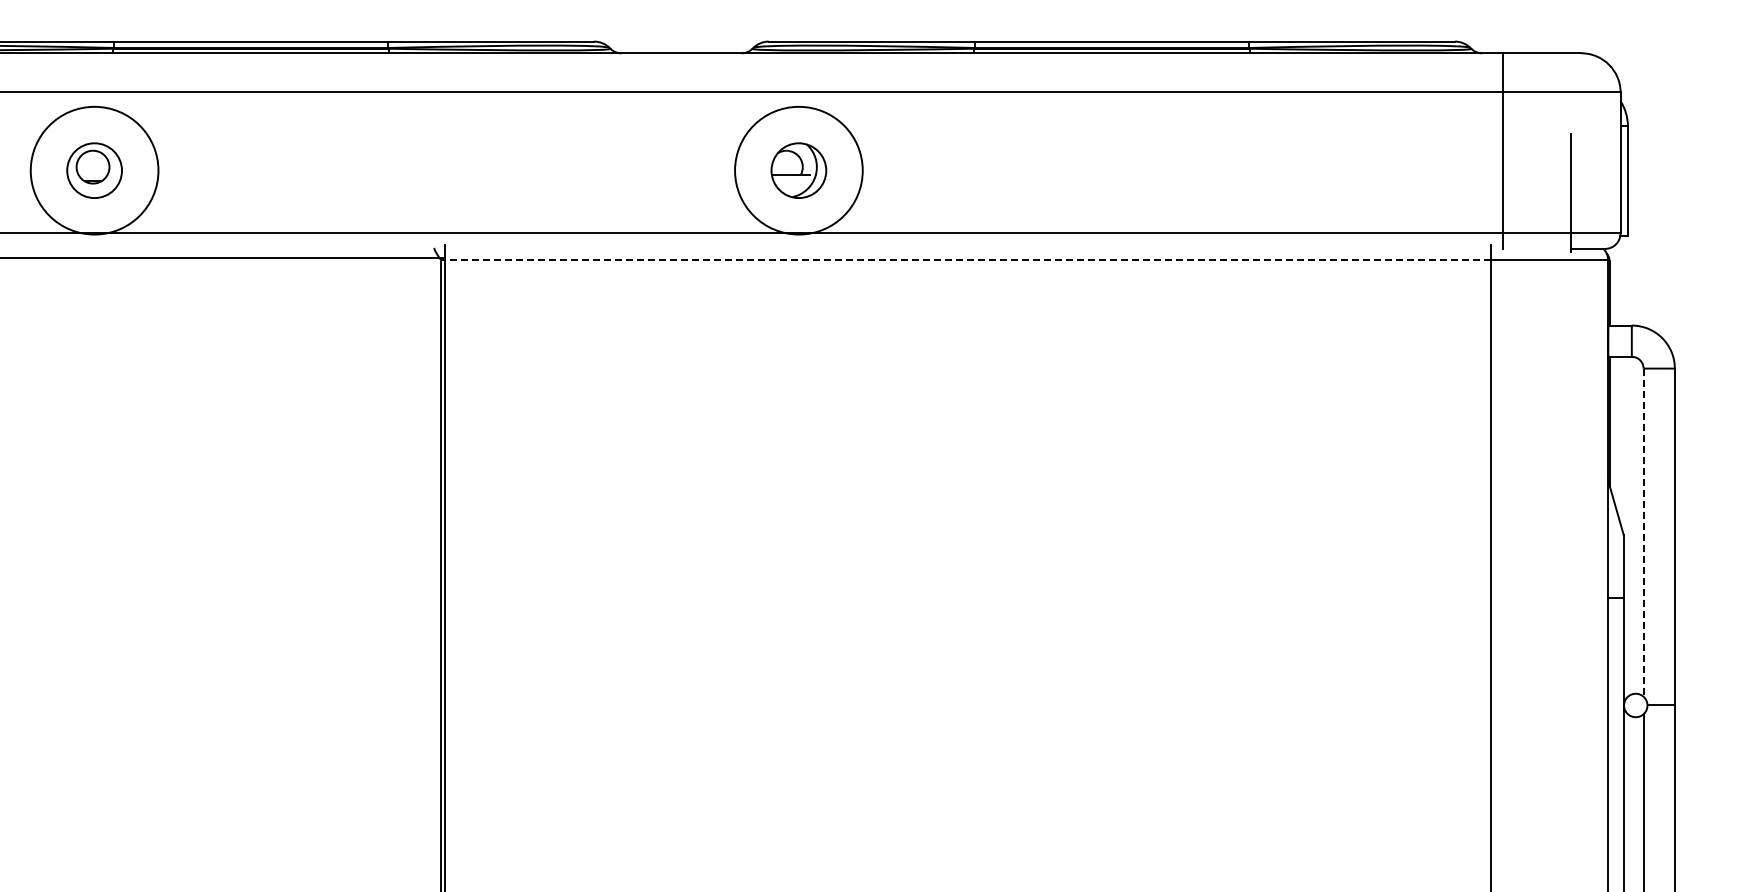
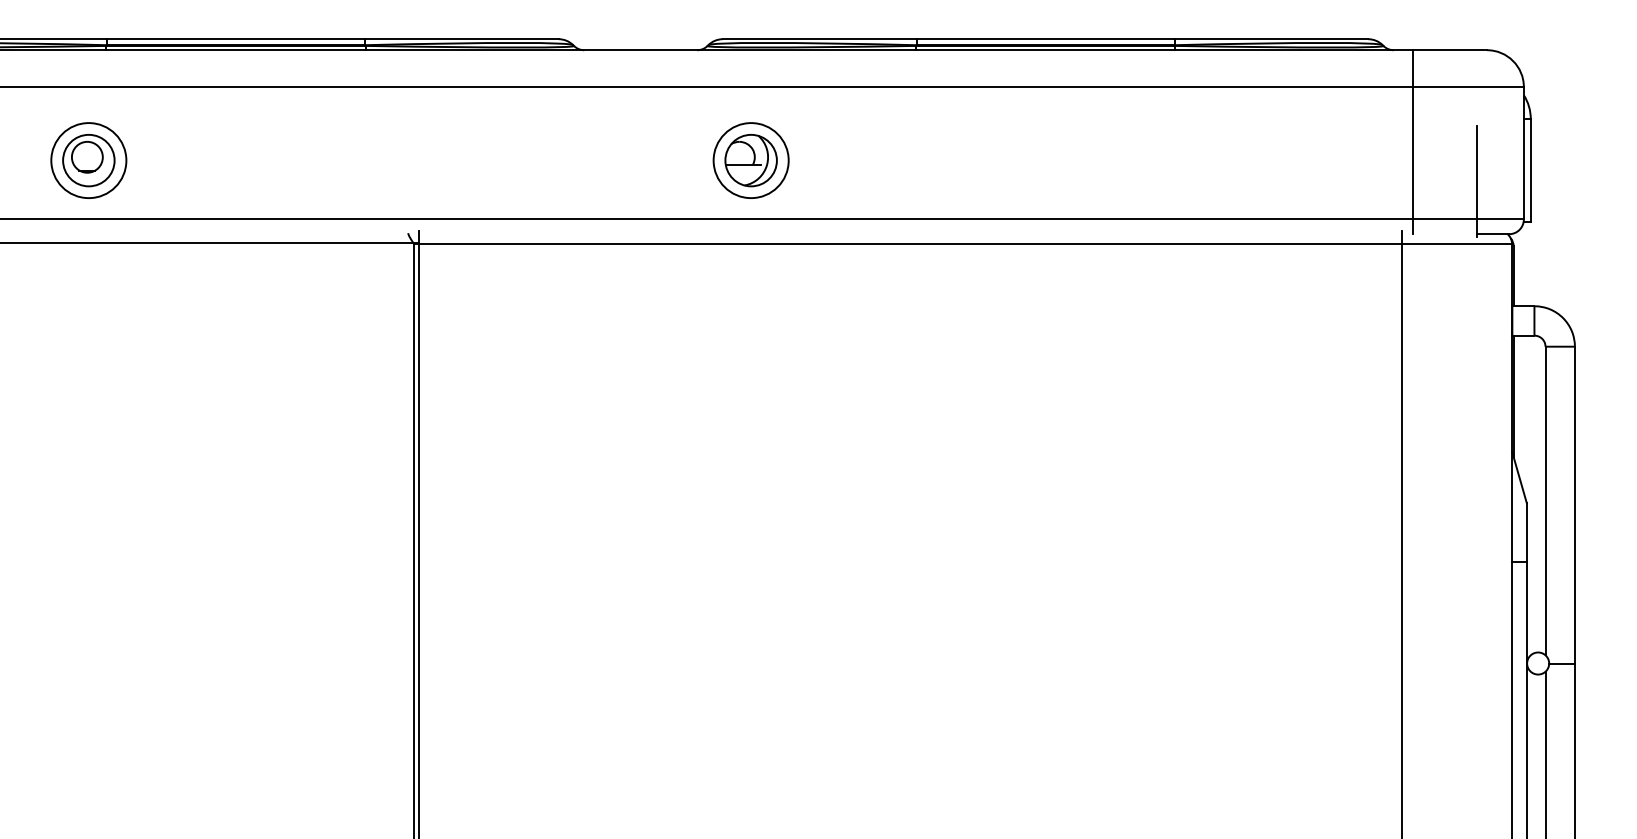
circle: (94, 170) -> (88, 160), size x0.62
circle: (798, 170) -> (750, 160), size x0.62
line: (965, 259) -> (907, 244), dashed -> solid
line: (1643, 533) -> (1545, 501), dashed -> solid

